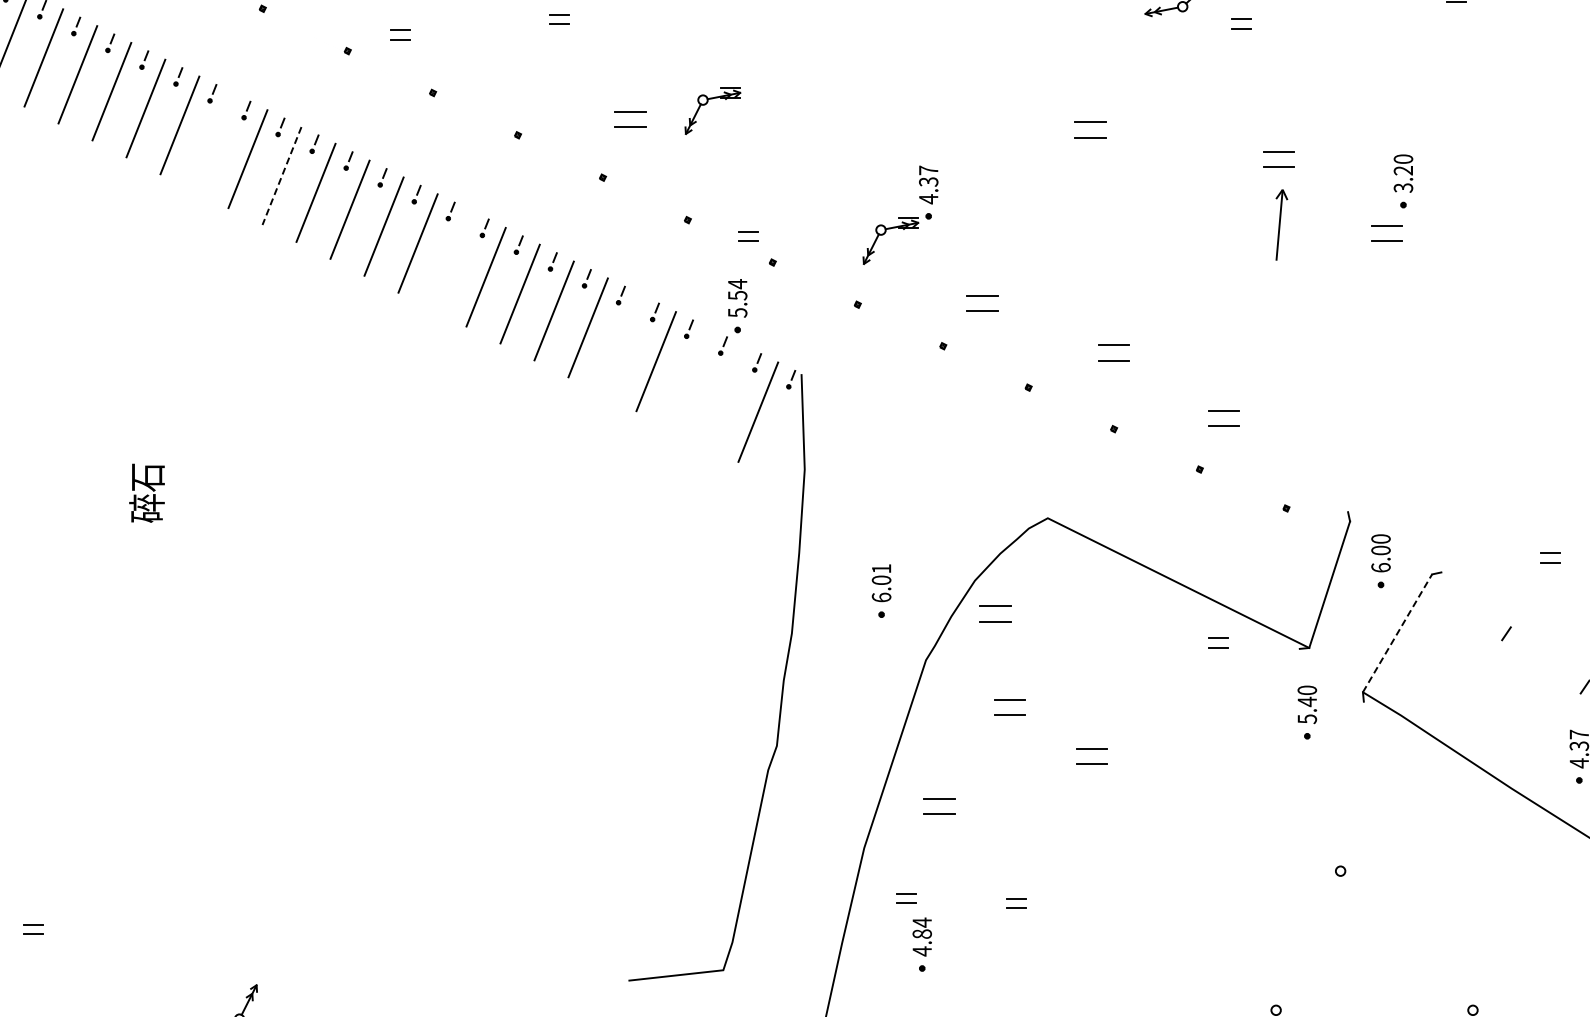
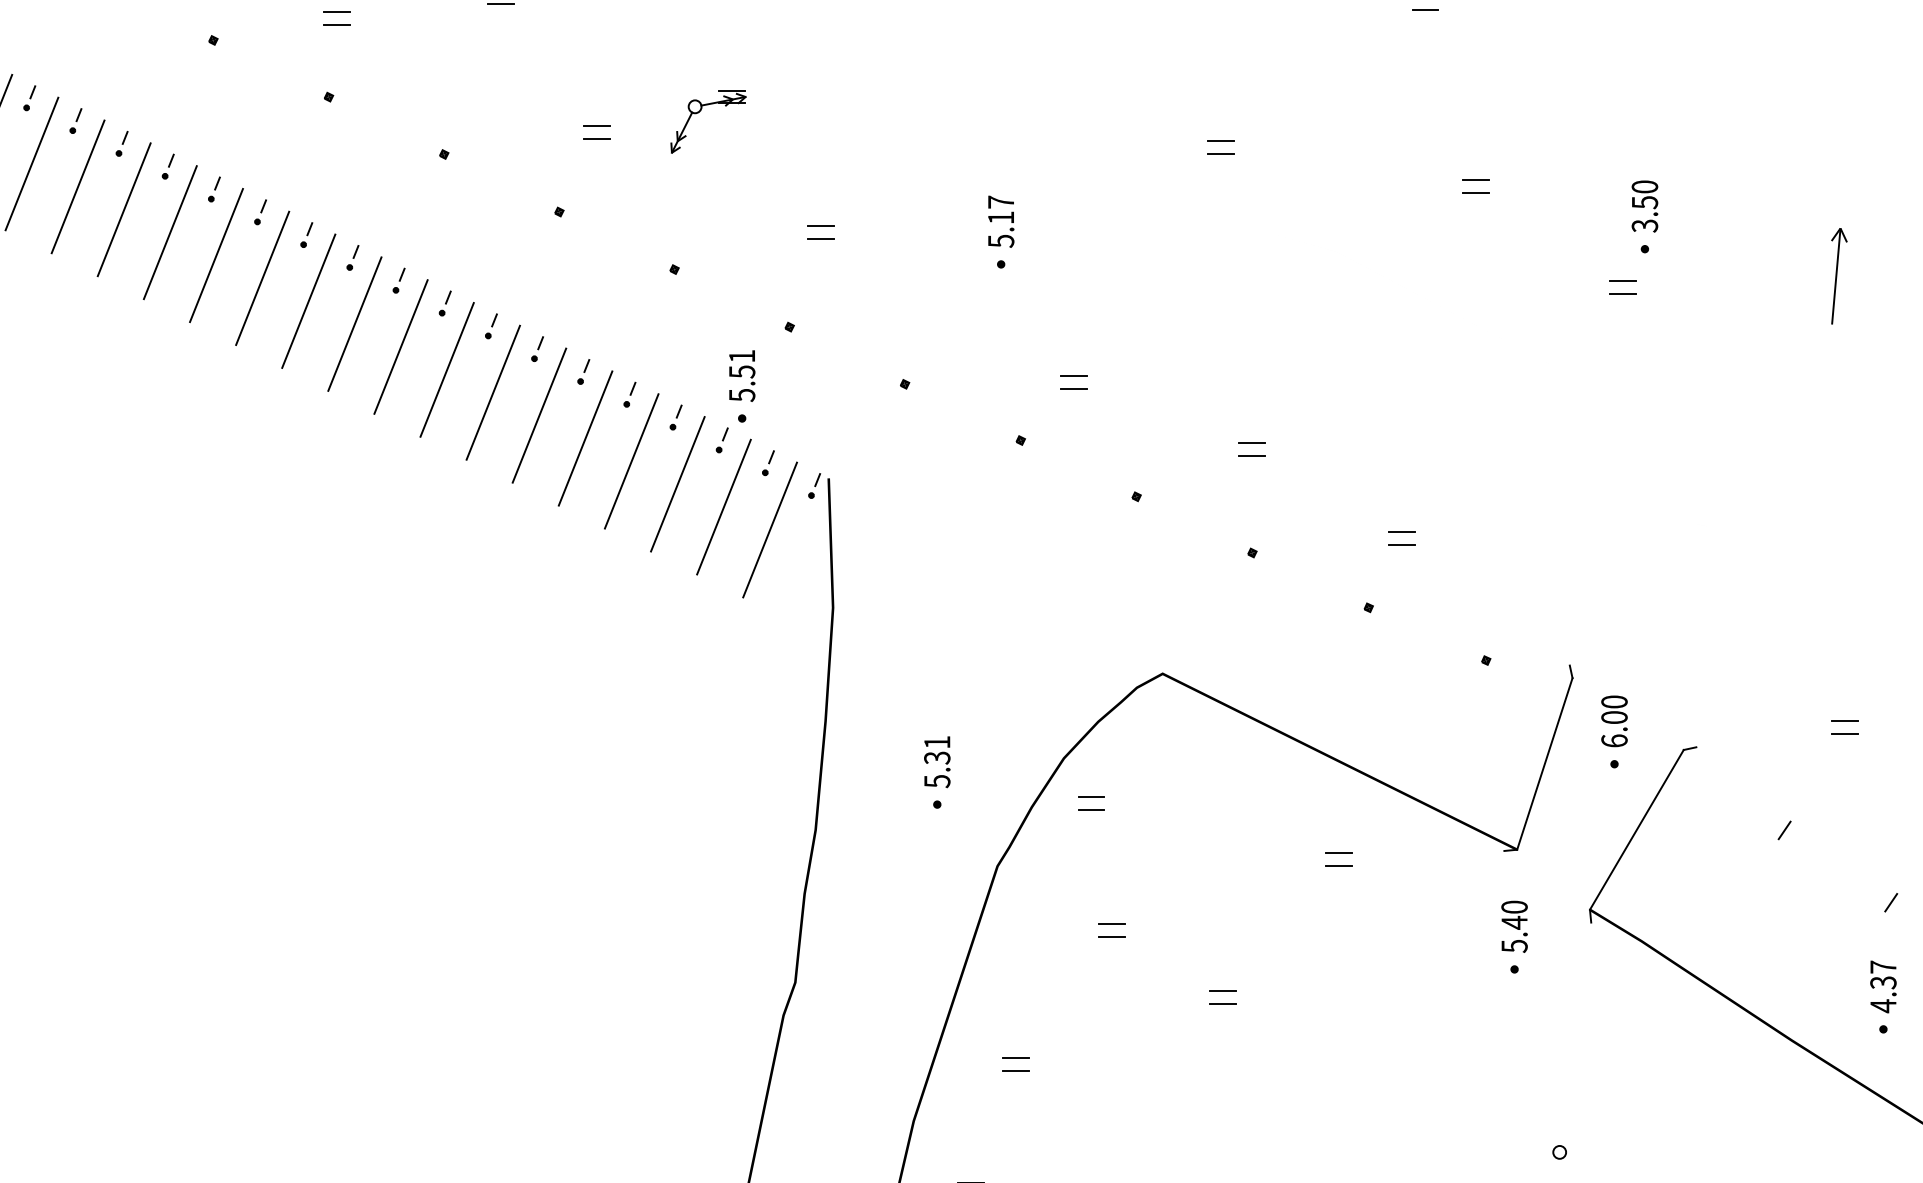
part: (400, 34) -> (336, 17), moved
part: (630, 118) -> (596, 131), size x0.62
part: (1090, 129) -> (1220, 146), size x0.62
line: (213, 142) -> (31, 164), added
part: (1278, 158) -> (1475, 185), size x0.62
text: (1403, 170) -> (1644, 202), 3.20 -> 3.50
line: (282, 176) -> (124, 210), dashed -> solid
text: (928, 190) -> (1000, 229), 4.37 -> 5.17
part: (1281, 224) -> (1838, 275), moved
part: (1387, 233) -> (1623, 287), size x0.62
part: (884, 234) -> (941, 289), removed
part: (748, 236) -> (820, 232), moved
line: (451, 260) -> (354, 324), added
text: (737, 284) -> (741, 356), 5.54 -> 5.51
part: (982, 302) -> (1074, 381), size x0.62
line: (621, 344) -> (584, 438), added
part: (1113, 352) -> (1251, 449), size x0.62
line: (690, 378) -> (678, 484), added
line: (724, 394) -> (724, 506), added
part: (1224, 418) -> (1402, 538), size x0.62
text: (881, 588) -> (937, 769), 6.01 -> 5.31
part: (995, 613) -> (1091, 802), size x0.62
line: (1397, 632) -> (1636, 828), dashed -> solid
part: (1218, 642) -> (1338, 858), moved
part: (1010, 707) -> (1112, 930), size x0.62
part: (1092, 756) -> (1223, 996), size x0.62
part: (939, 805) -> (1015, 1063), size x0.62

